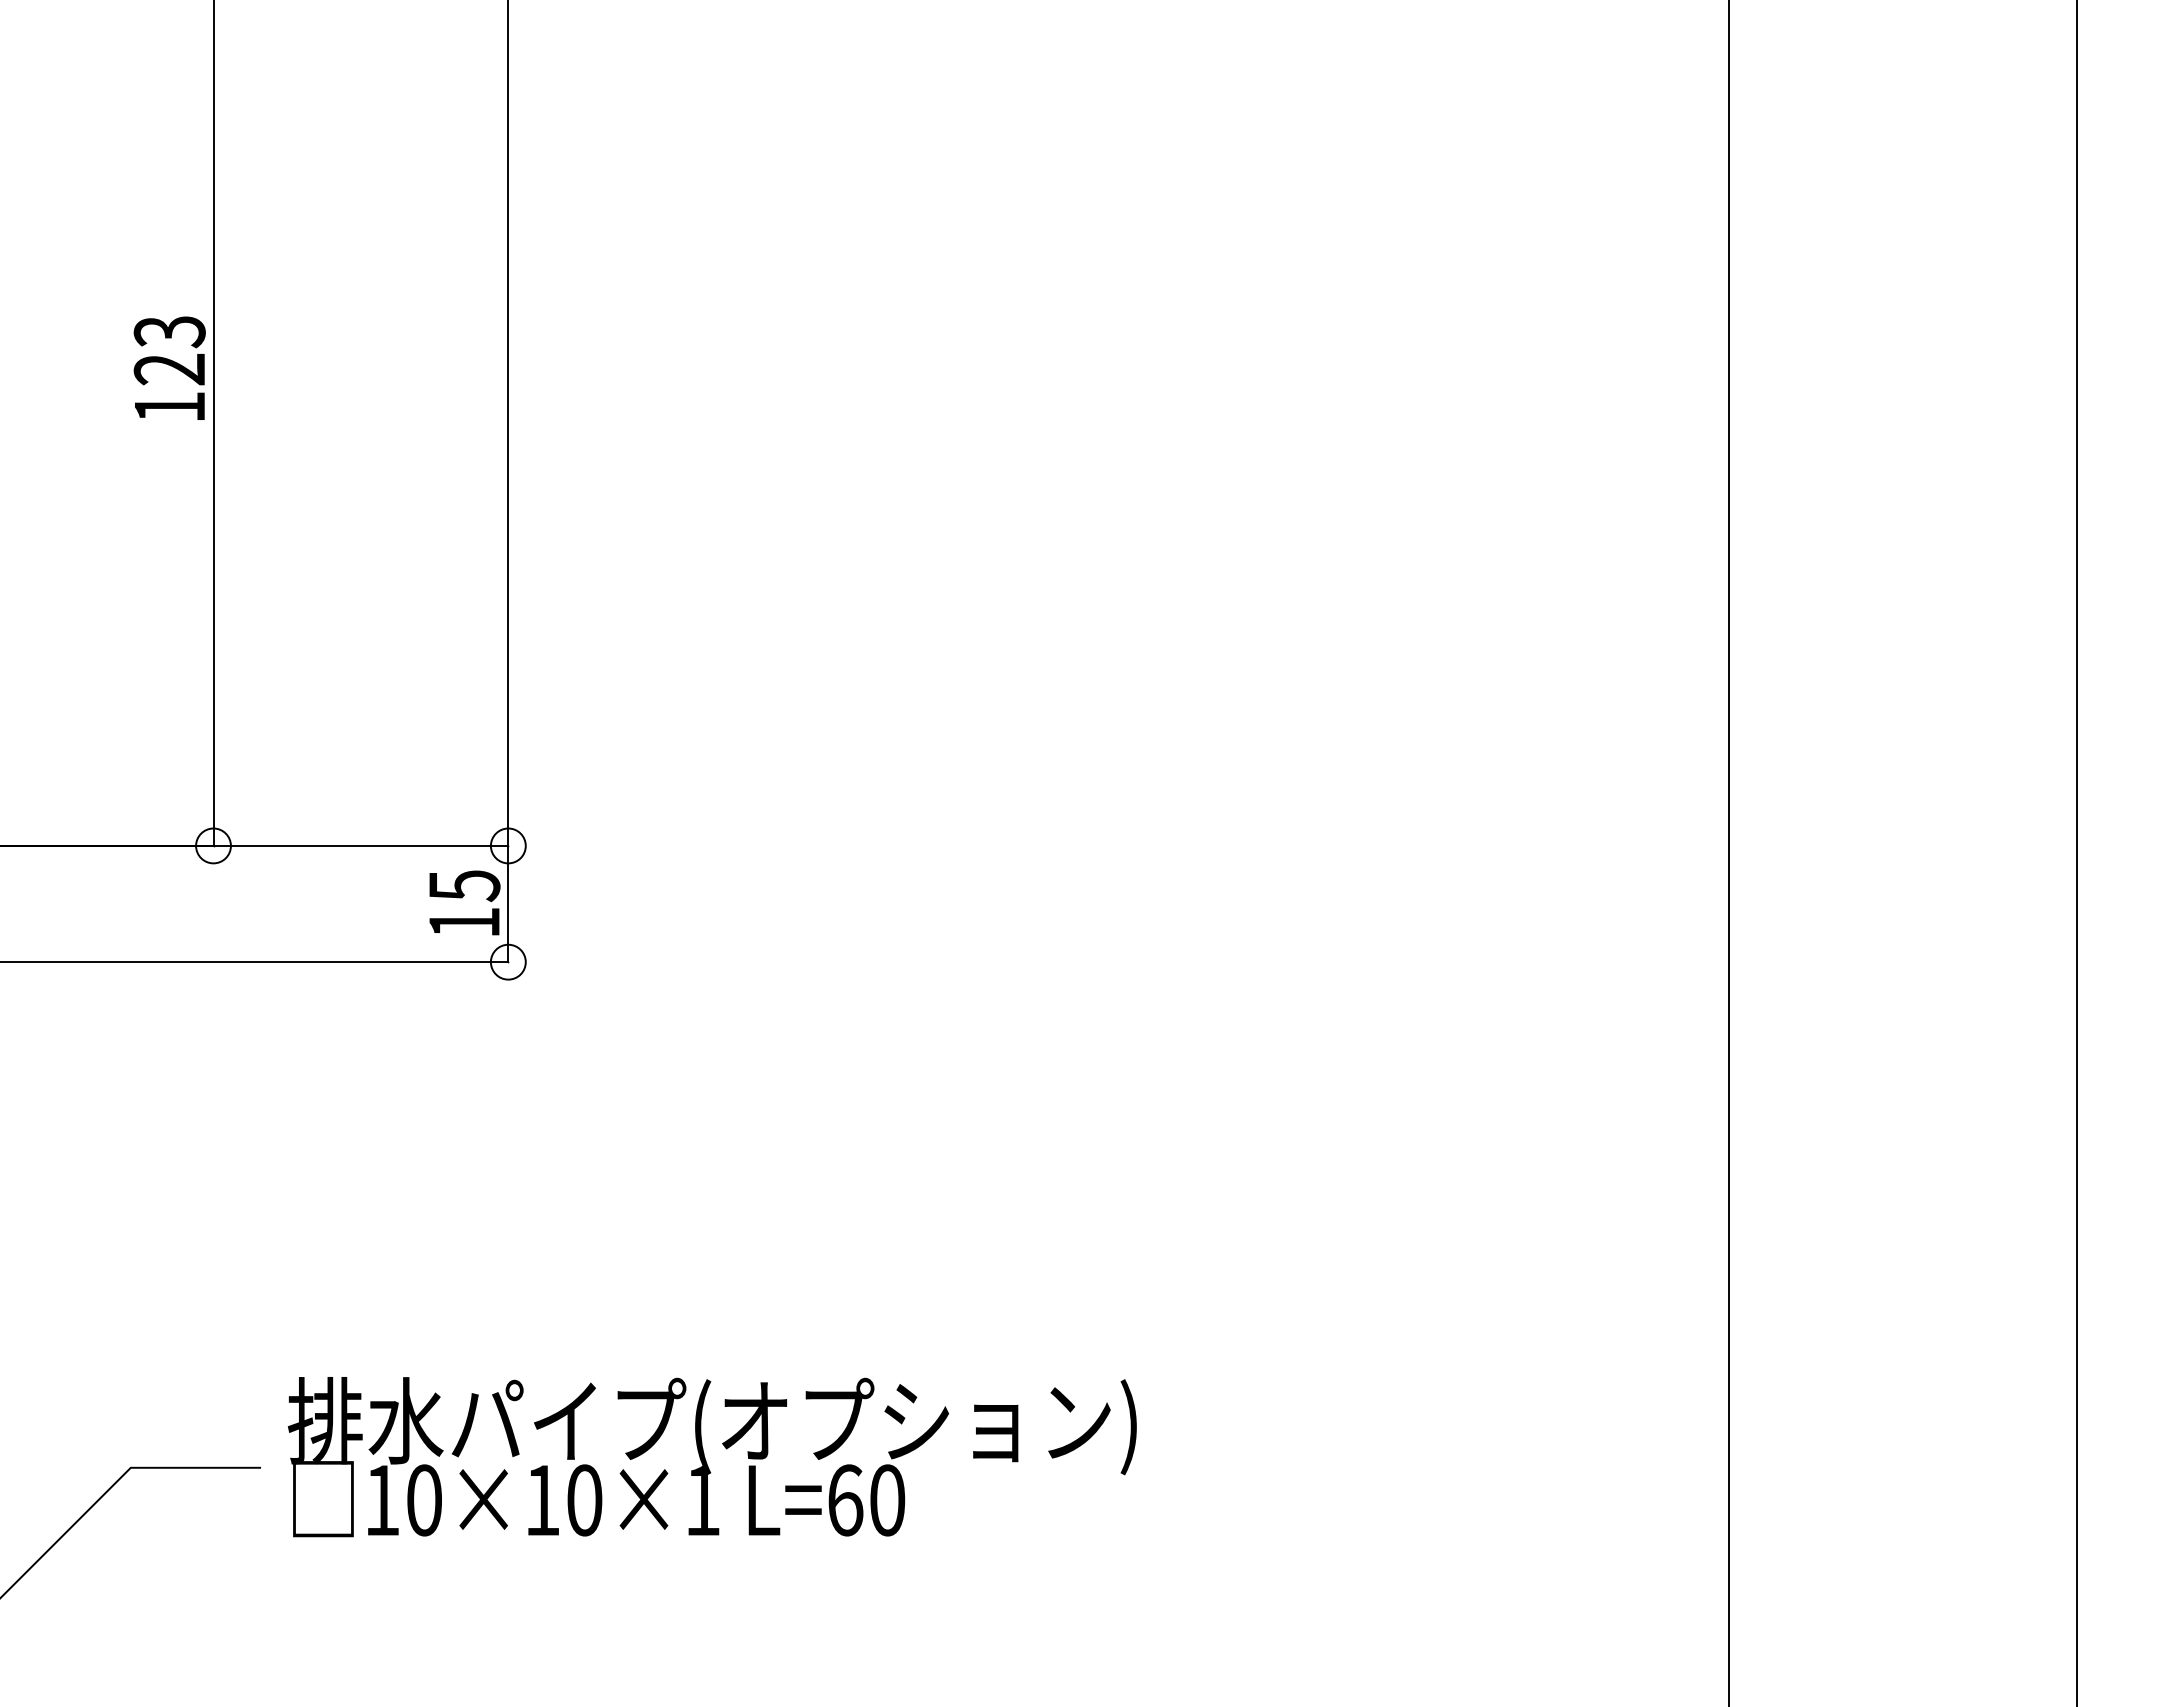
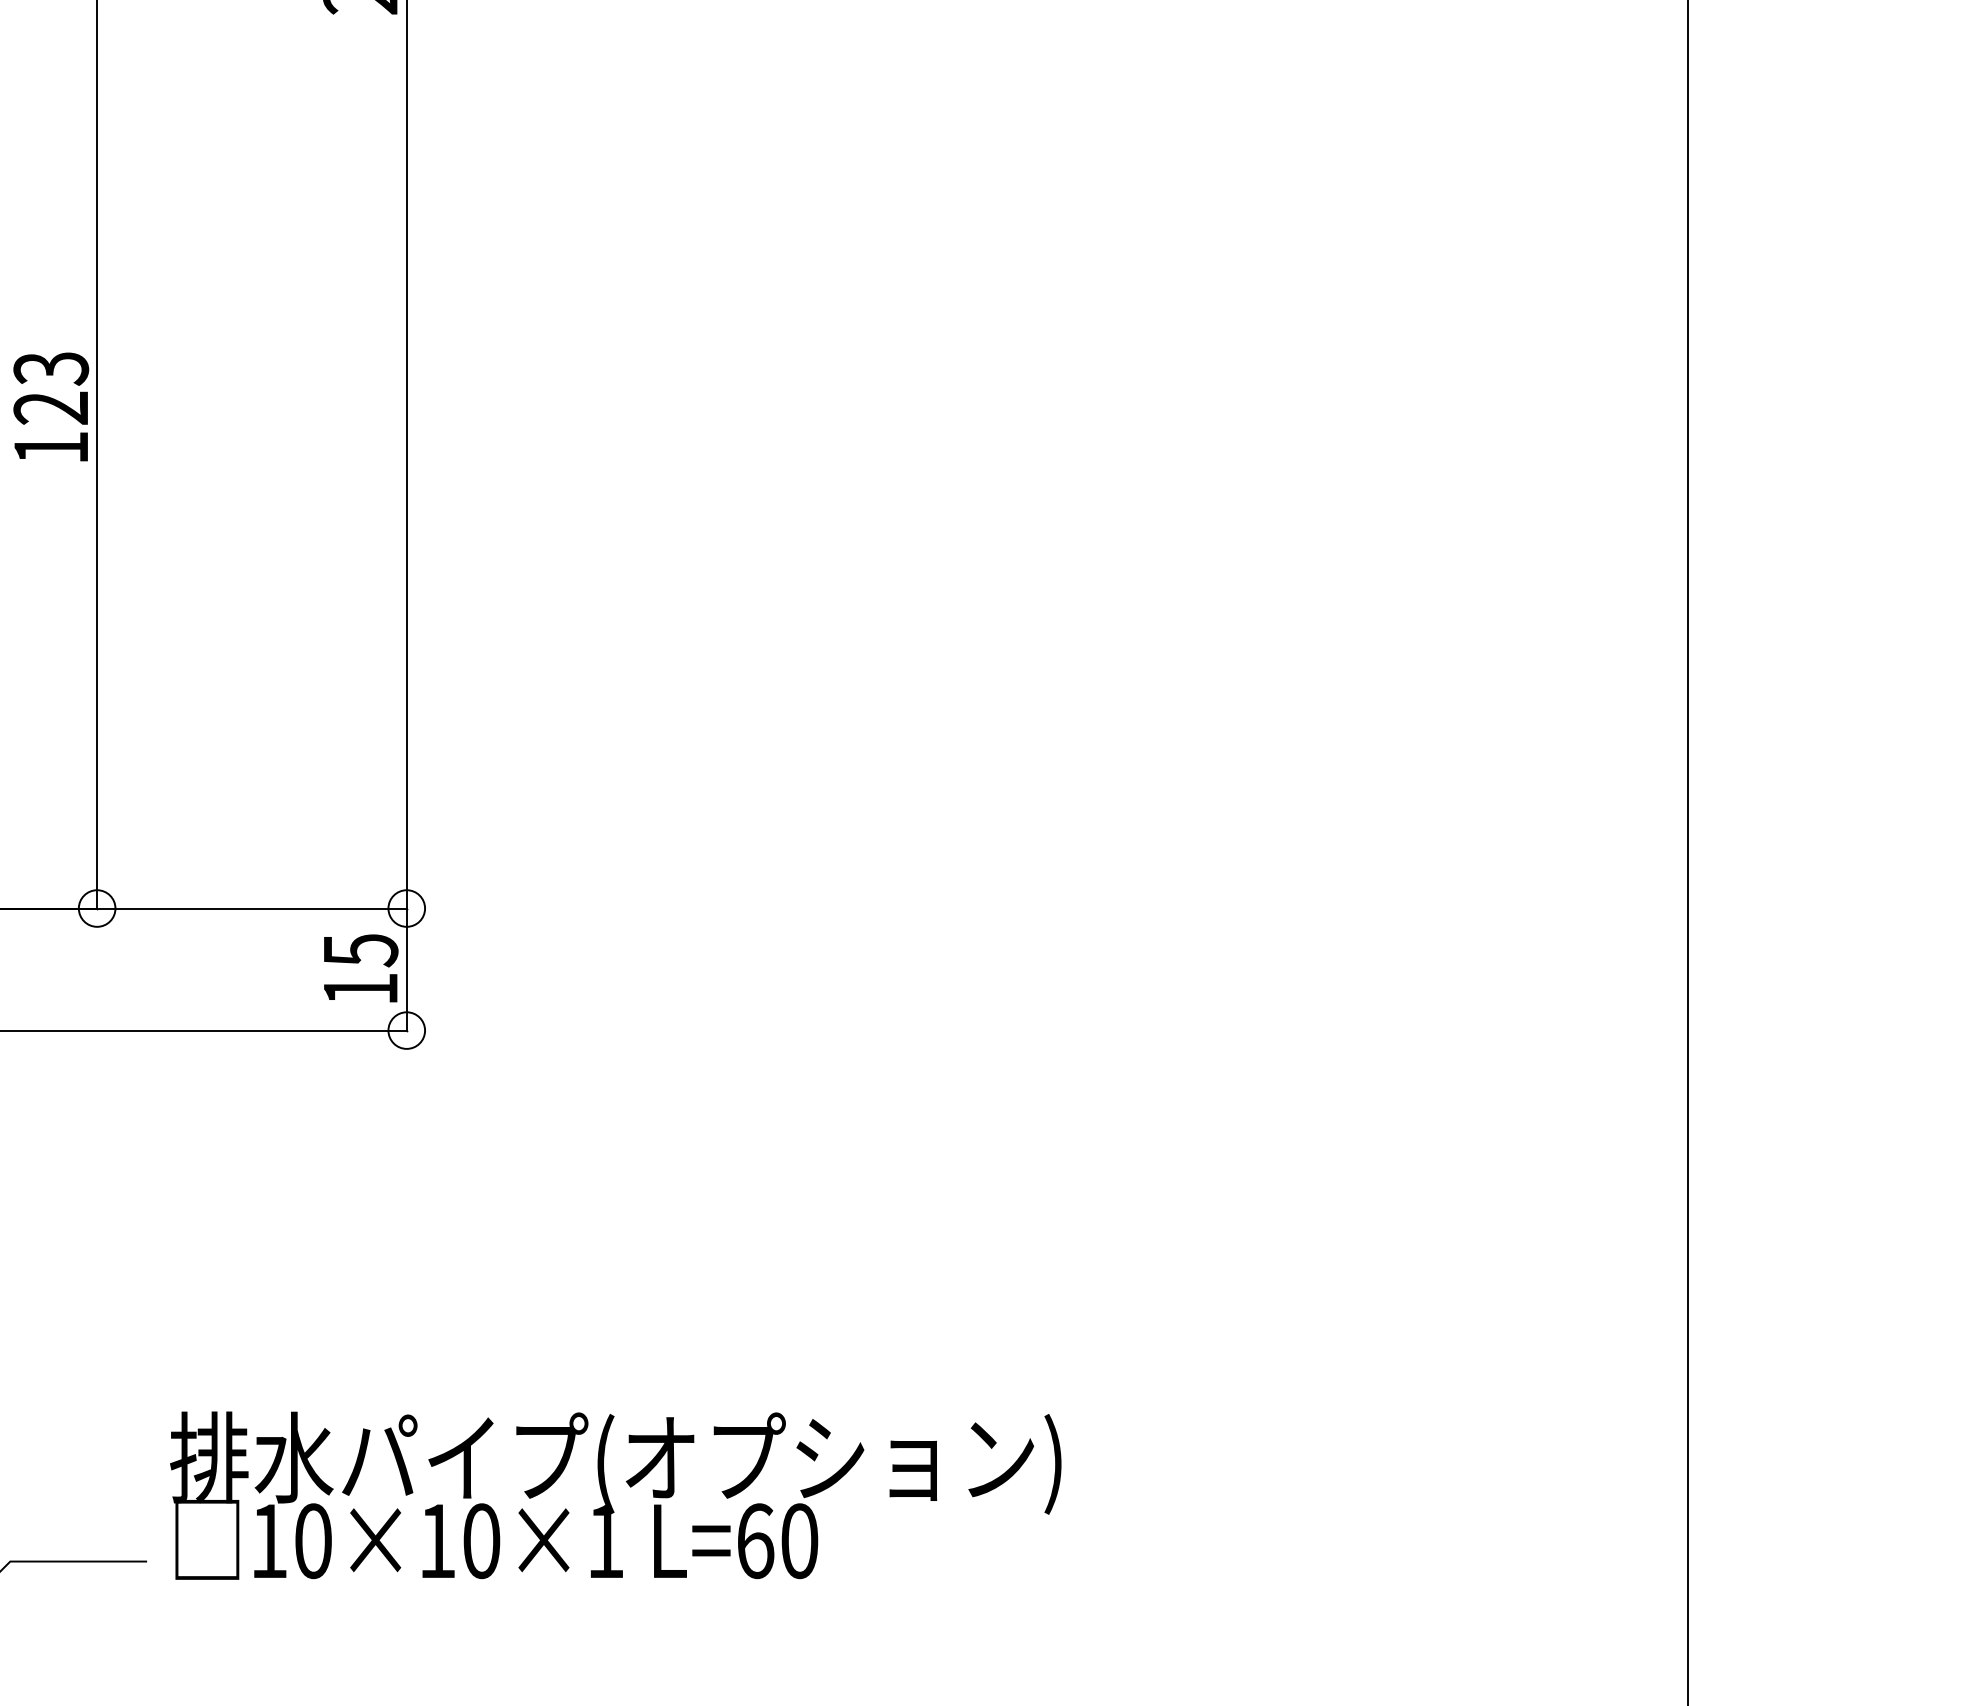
text: (711, 1457) -> (614, 1496), moved

